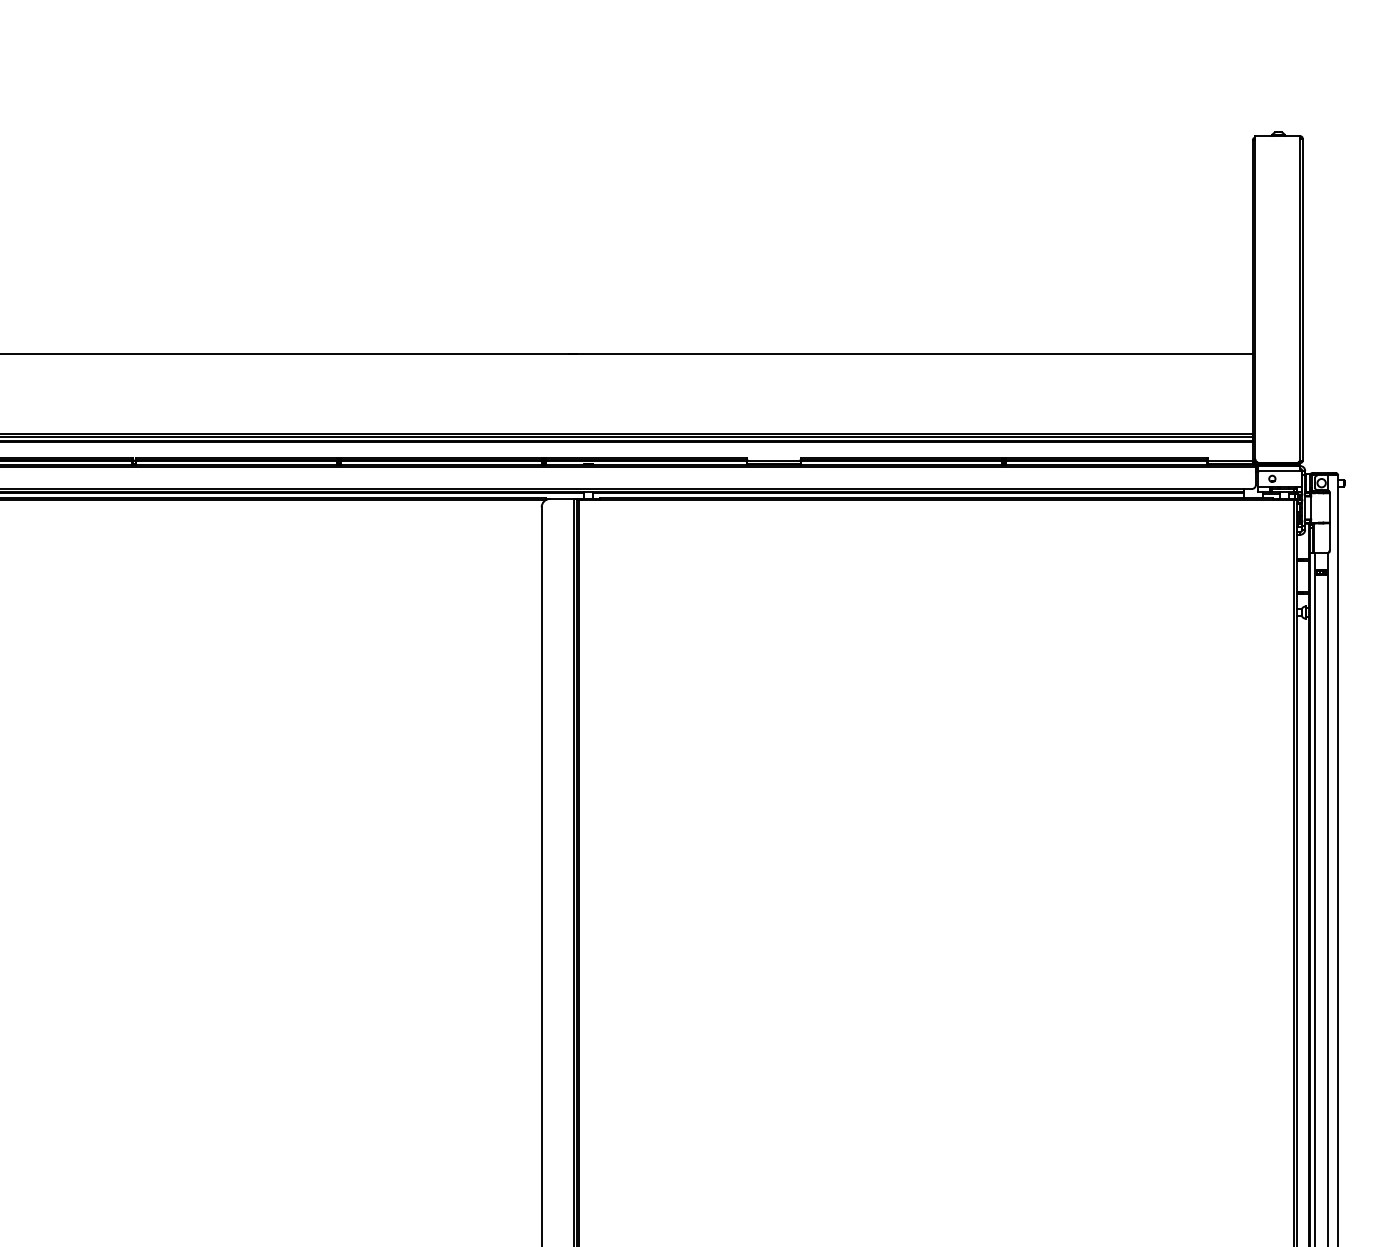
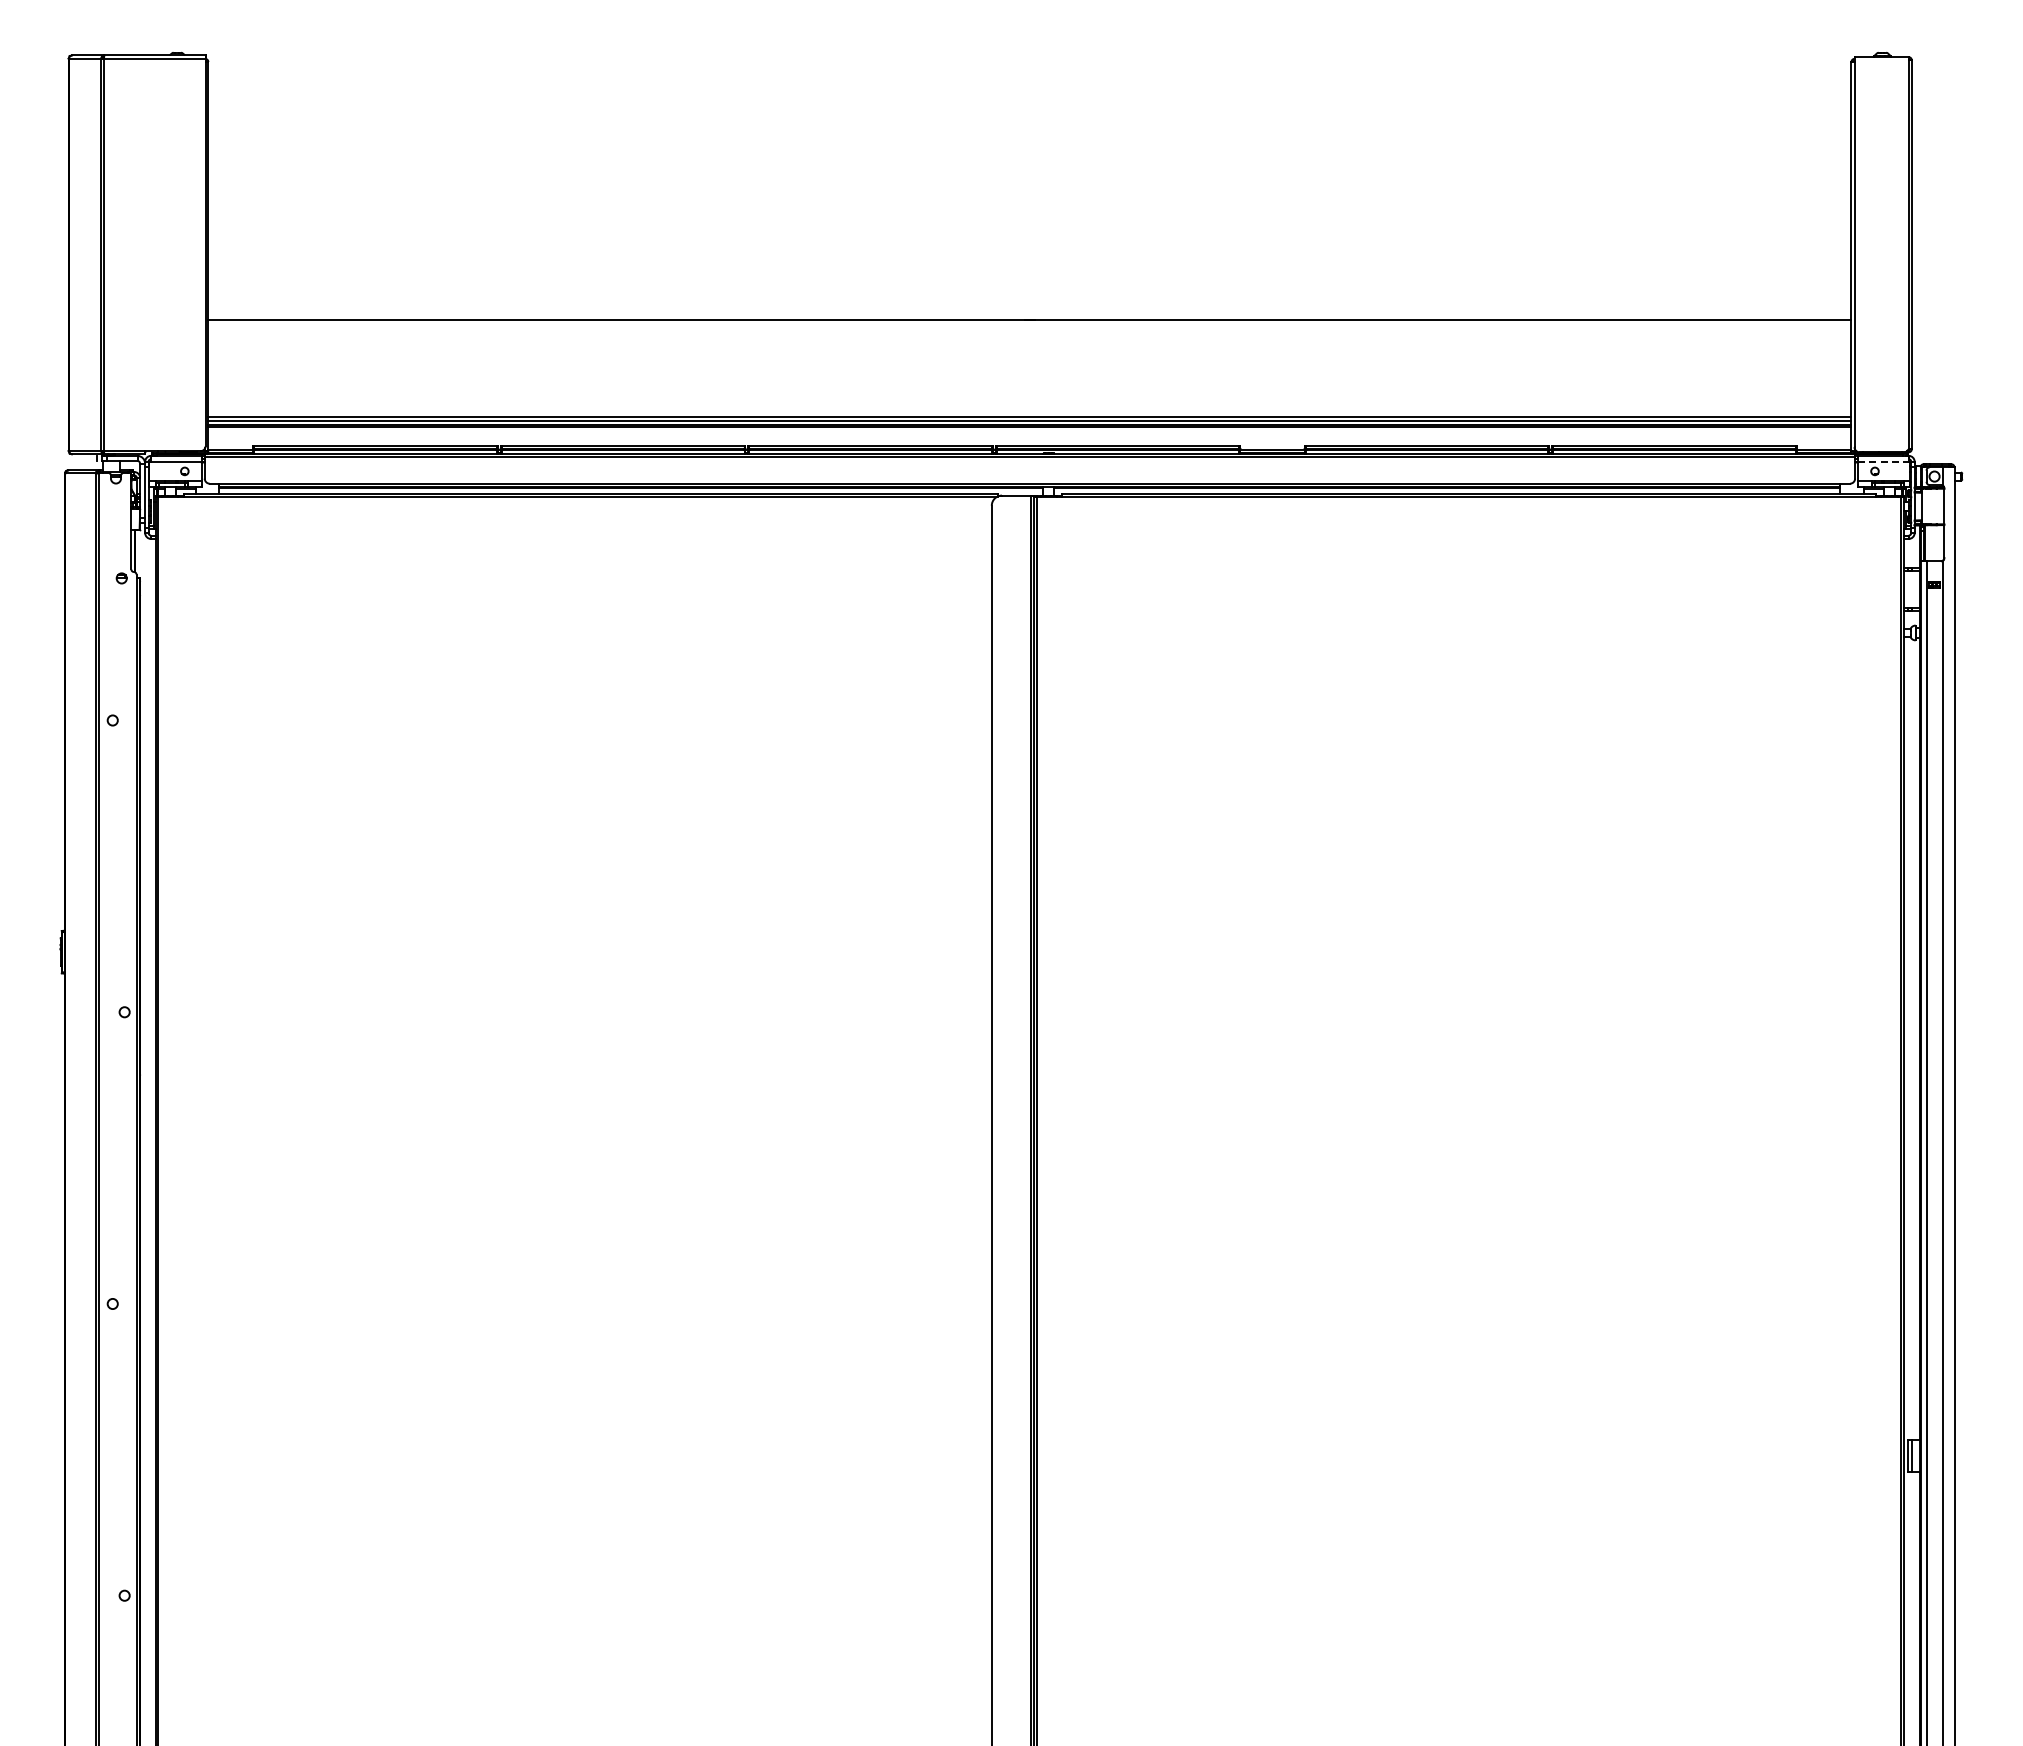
line: (1279, 470) -> (1883, 461), solid -> dashed

